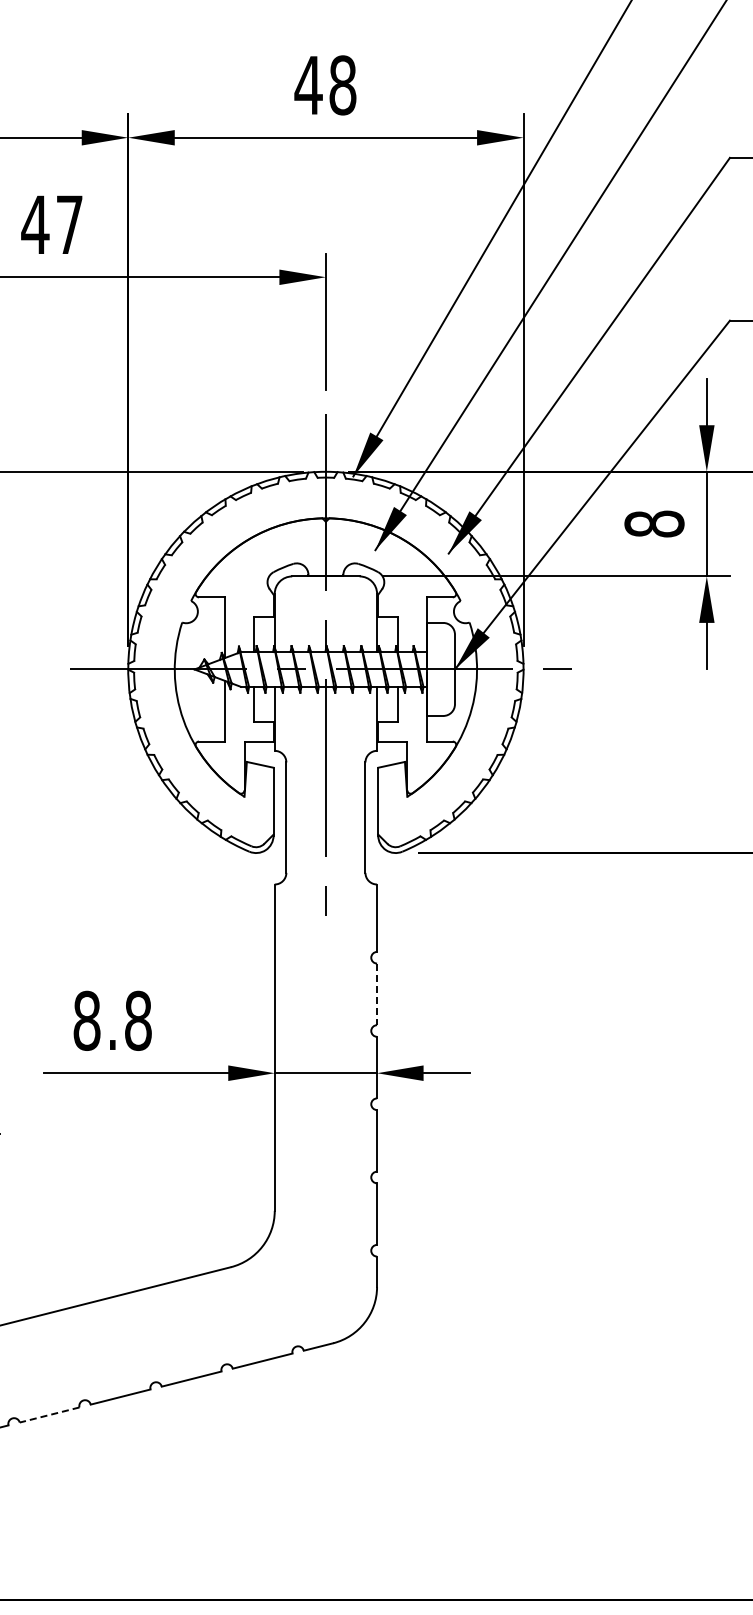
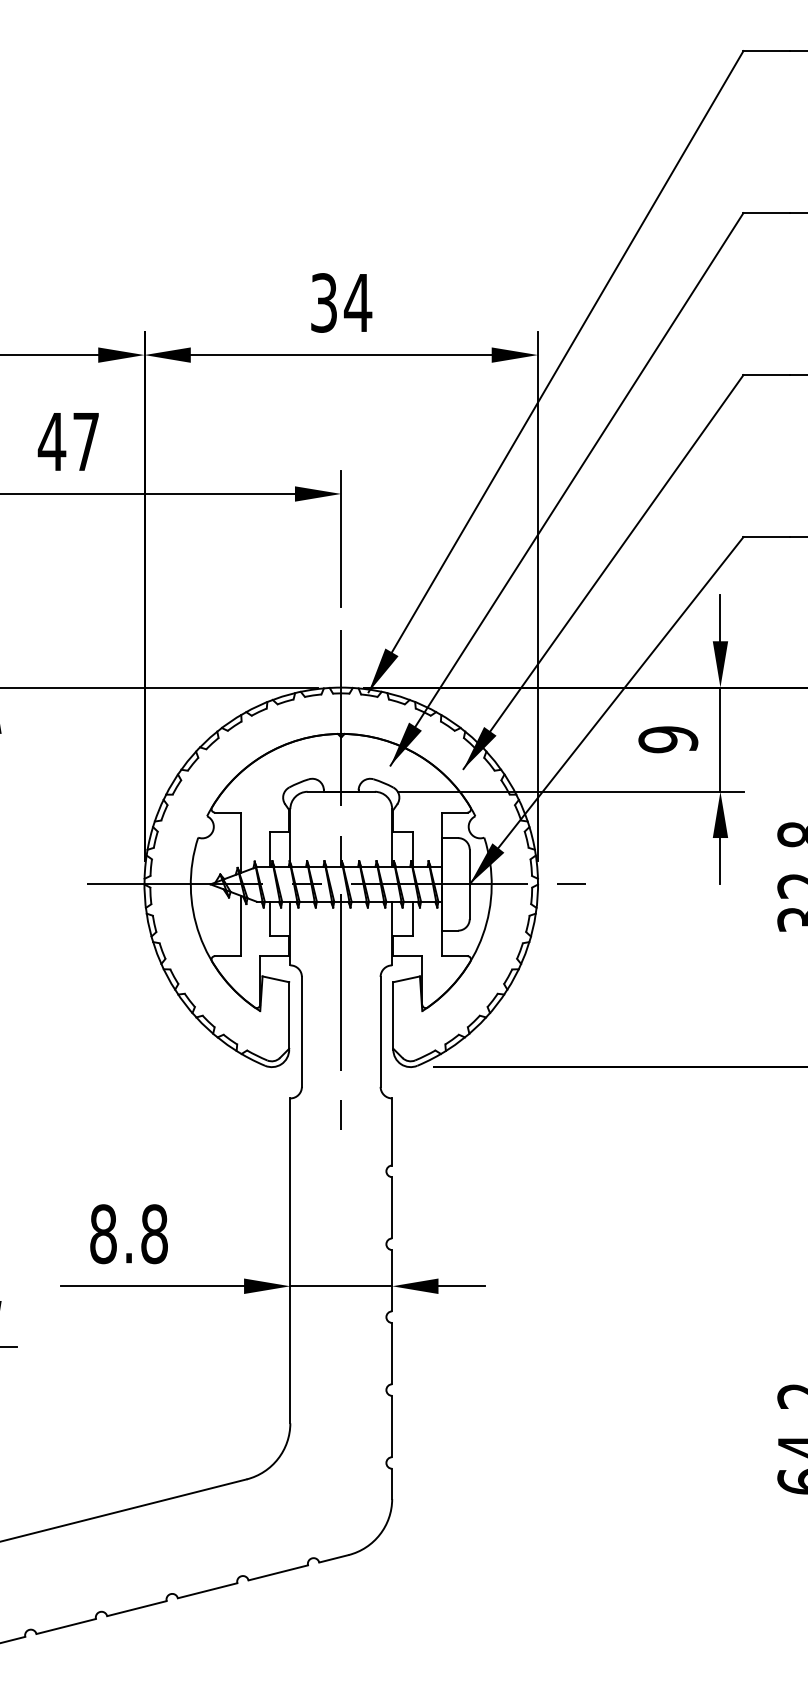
text: (325, 84) -> (340, 302), 48 -> 34
text: (654, 523) -> (668, 739), 8 -> 9
line: (377, 994) -> (392, 1207), dashed -> solid
line: (49, 1415) -> (66, 1626), dashed -> solid

